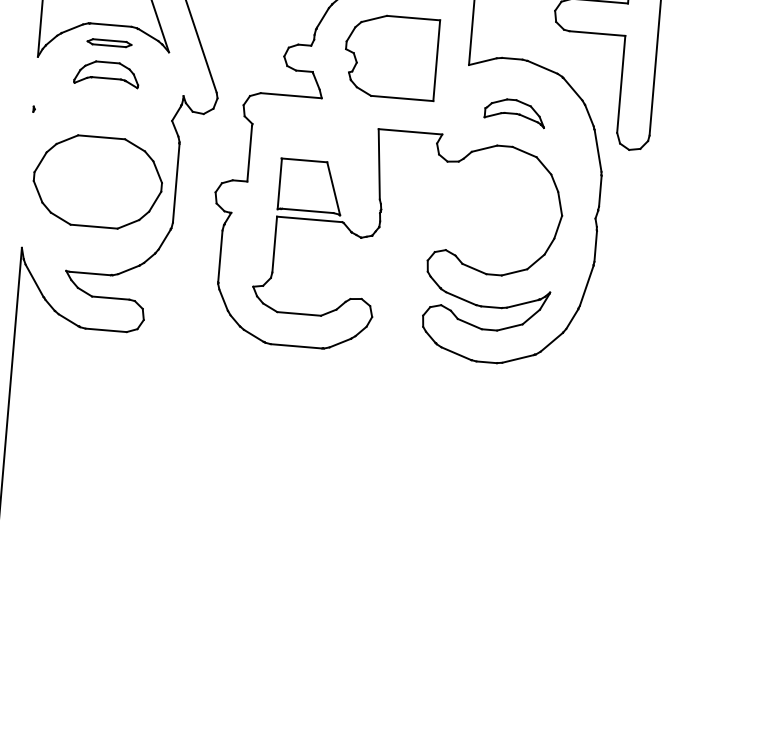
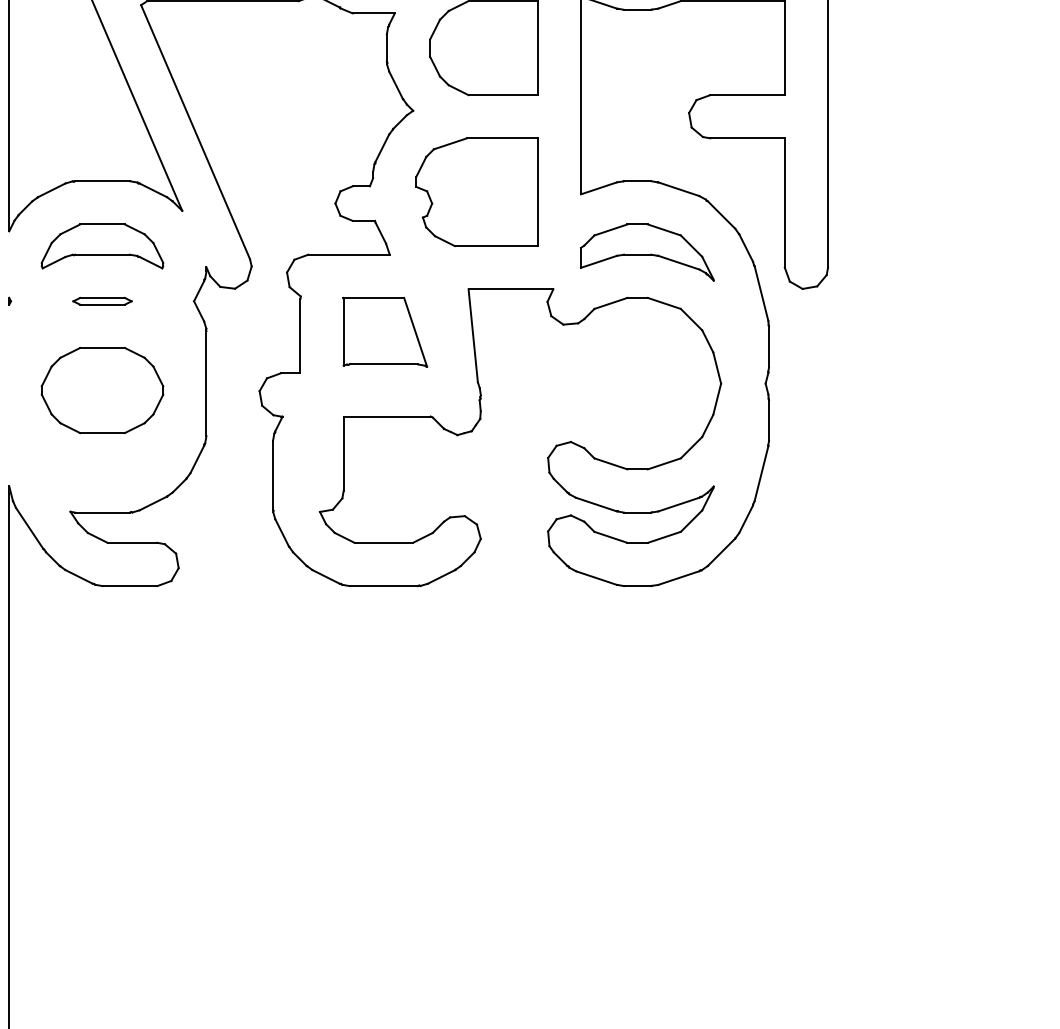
part: (109, 42) -> (102, 300), moved
part: (106, 74) -> (102, 246), size x1.43
part: (515, 112) -> (647, 252), size x1.67
part: (97, 181) -> (102, 390), size x0.71
part: (311, 186) -> (385, 331), moved

